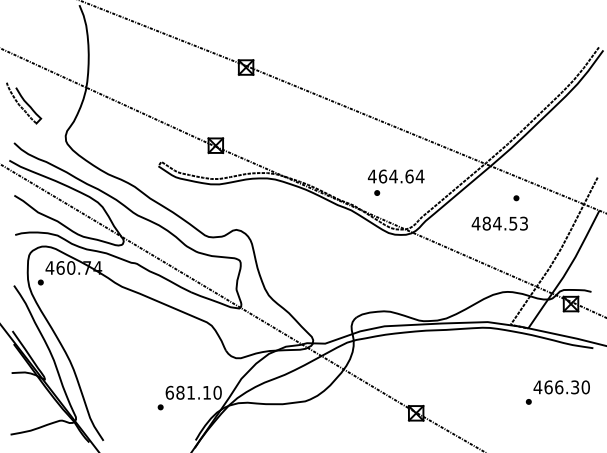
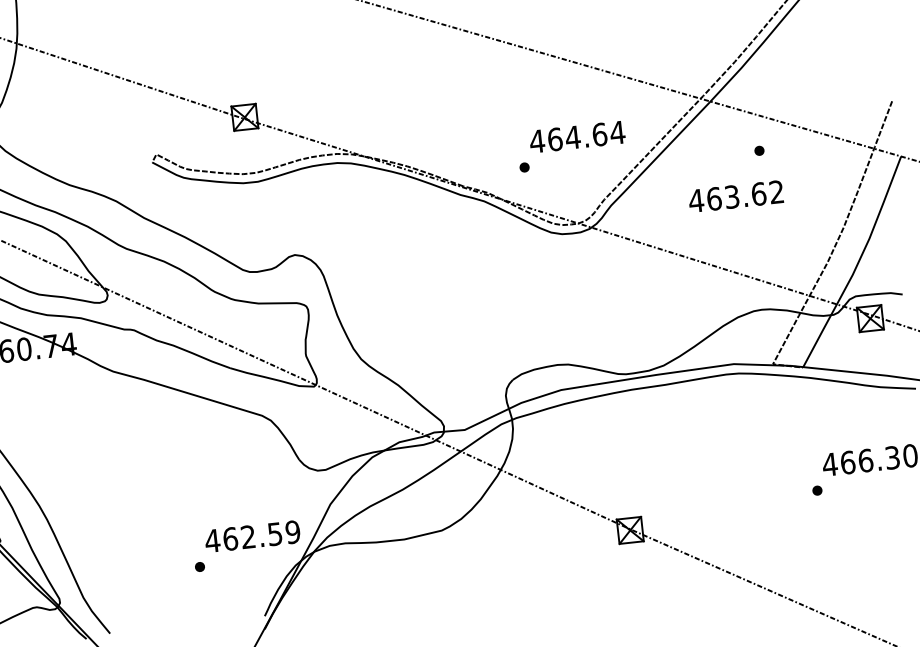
text: (395, 176) -> (576, 137), moved
text: (504, 223) -> (744, 195), 484.53 -> 463.62
text: (193, 392) -> (252, 536), 681.10 -> 462.59

